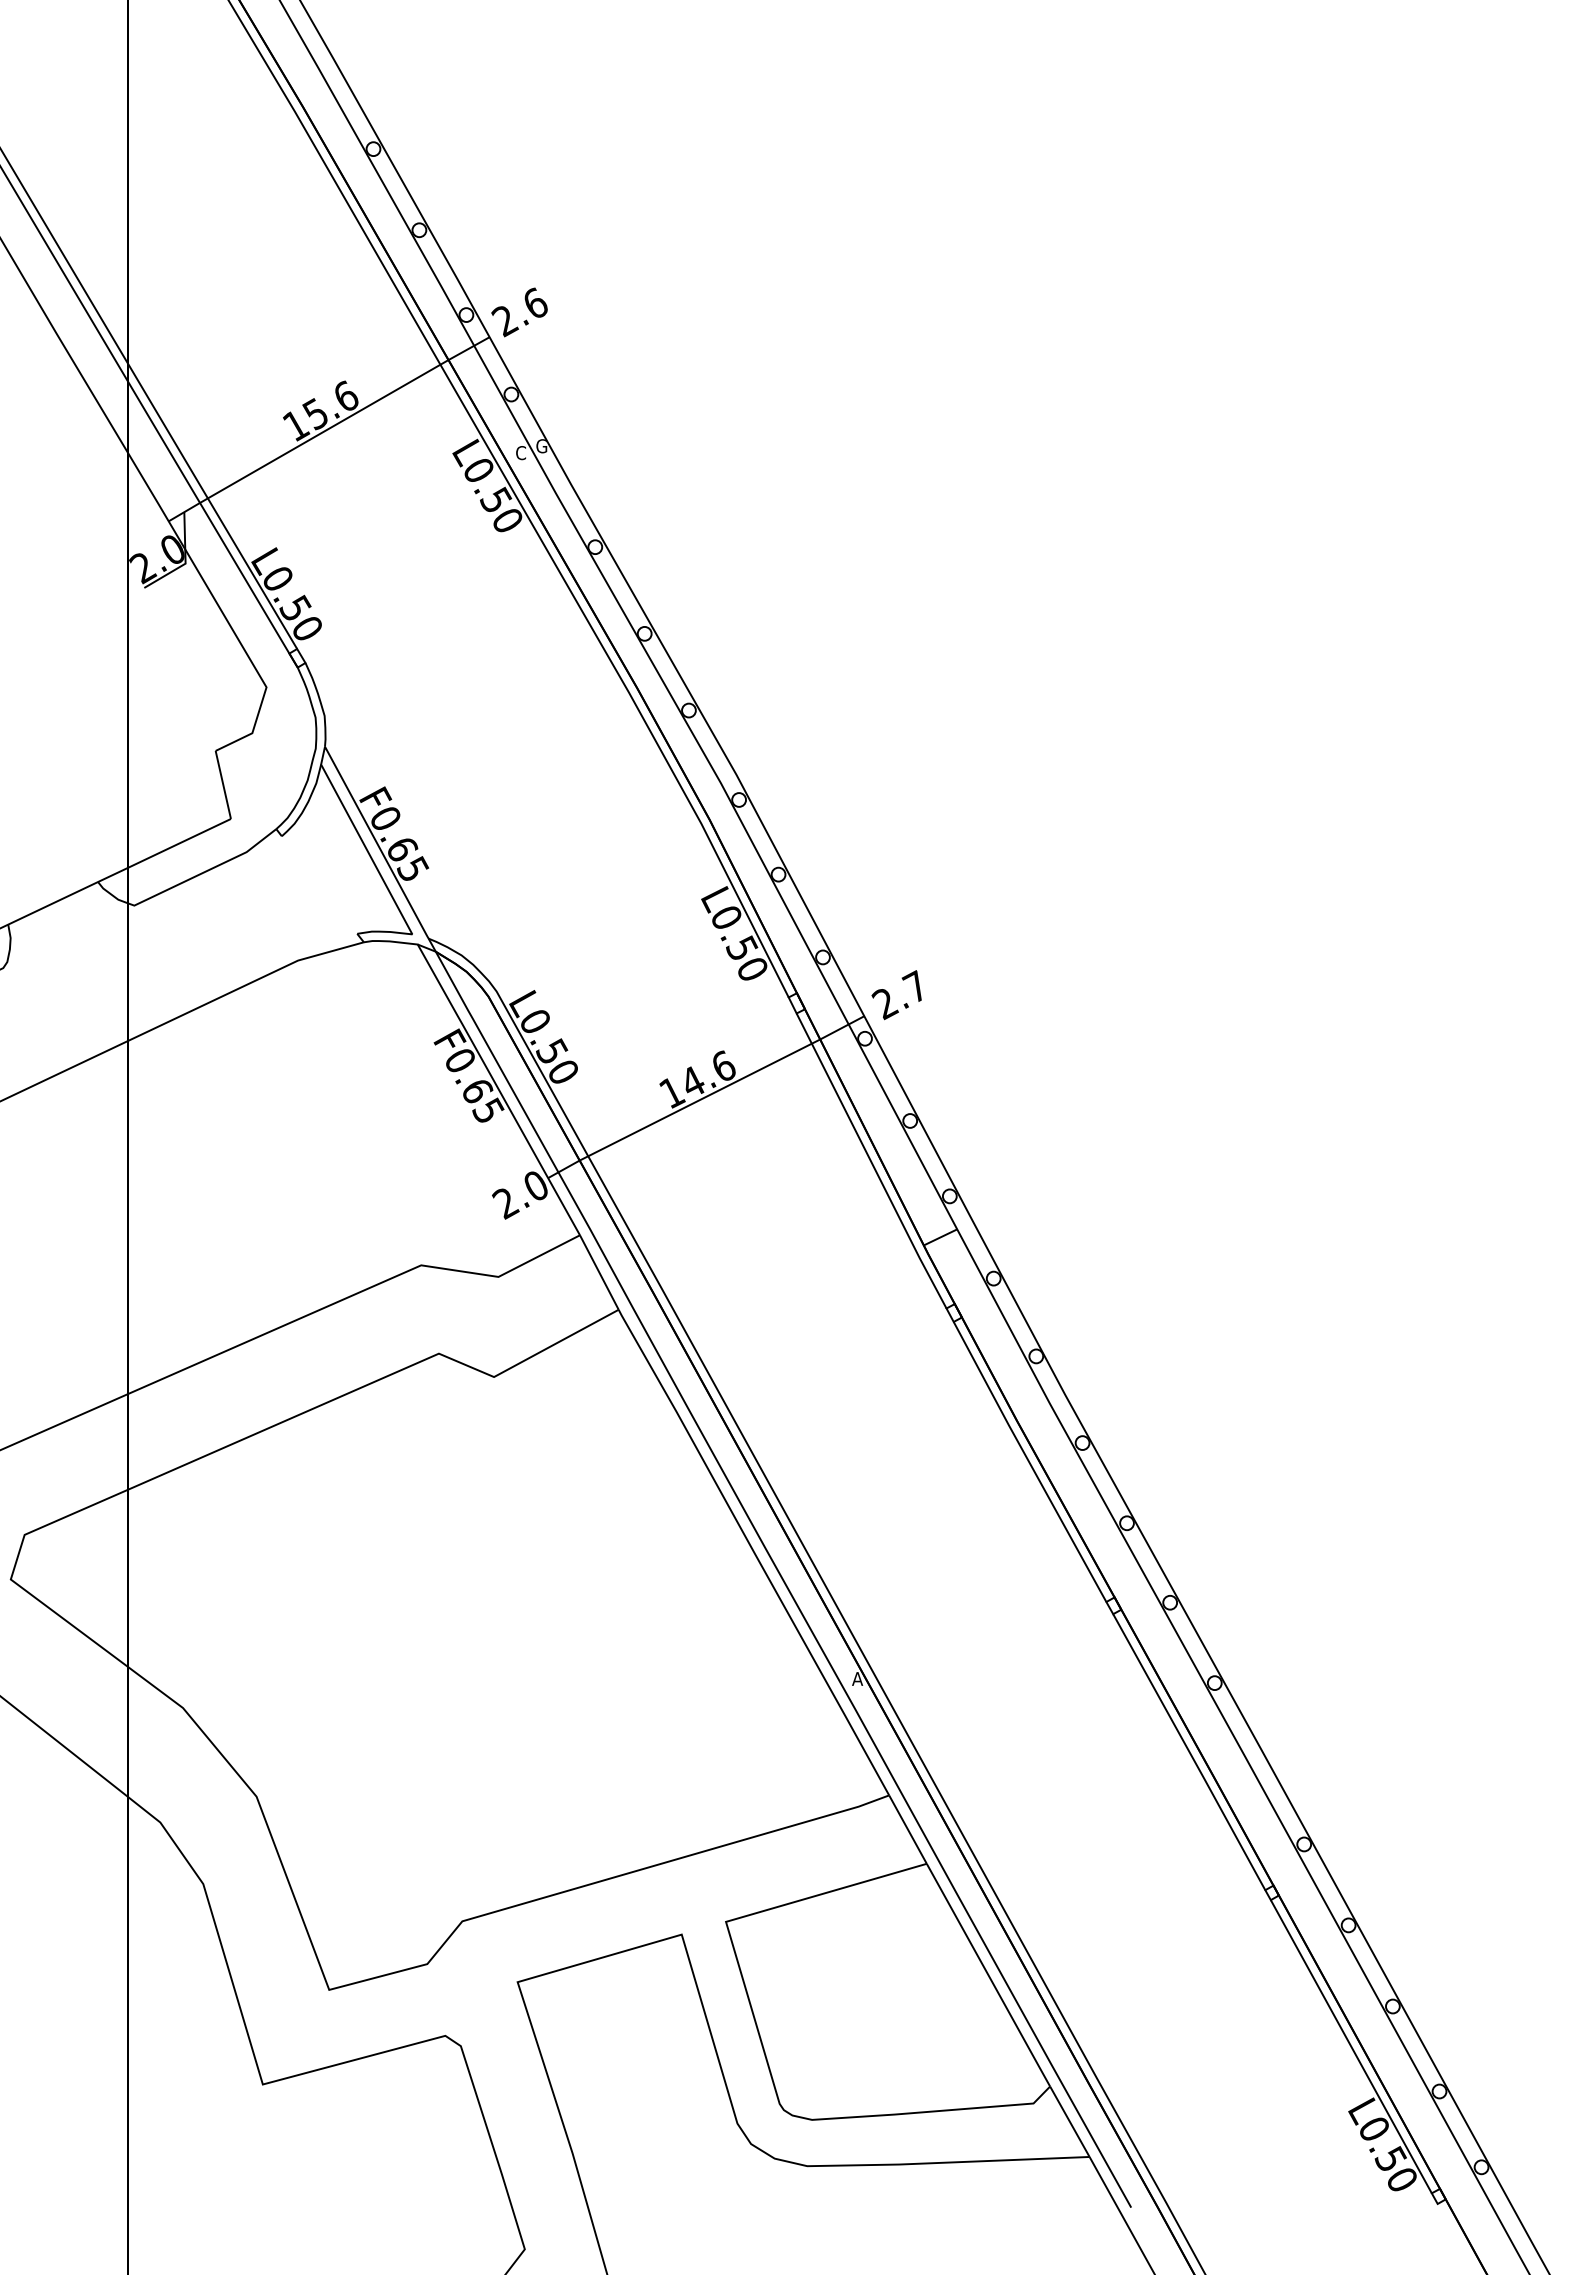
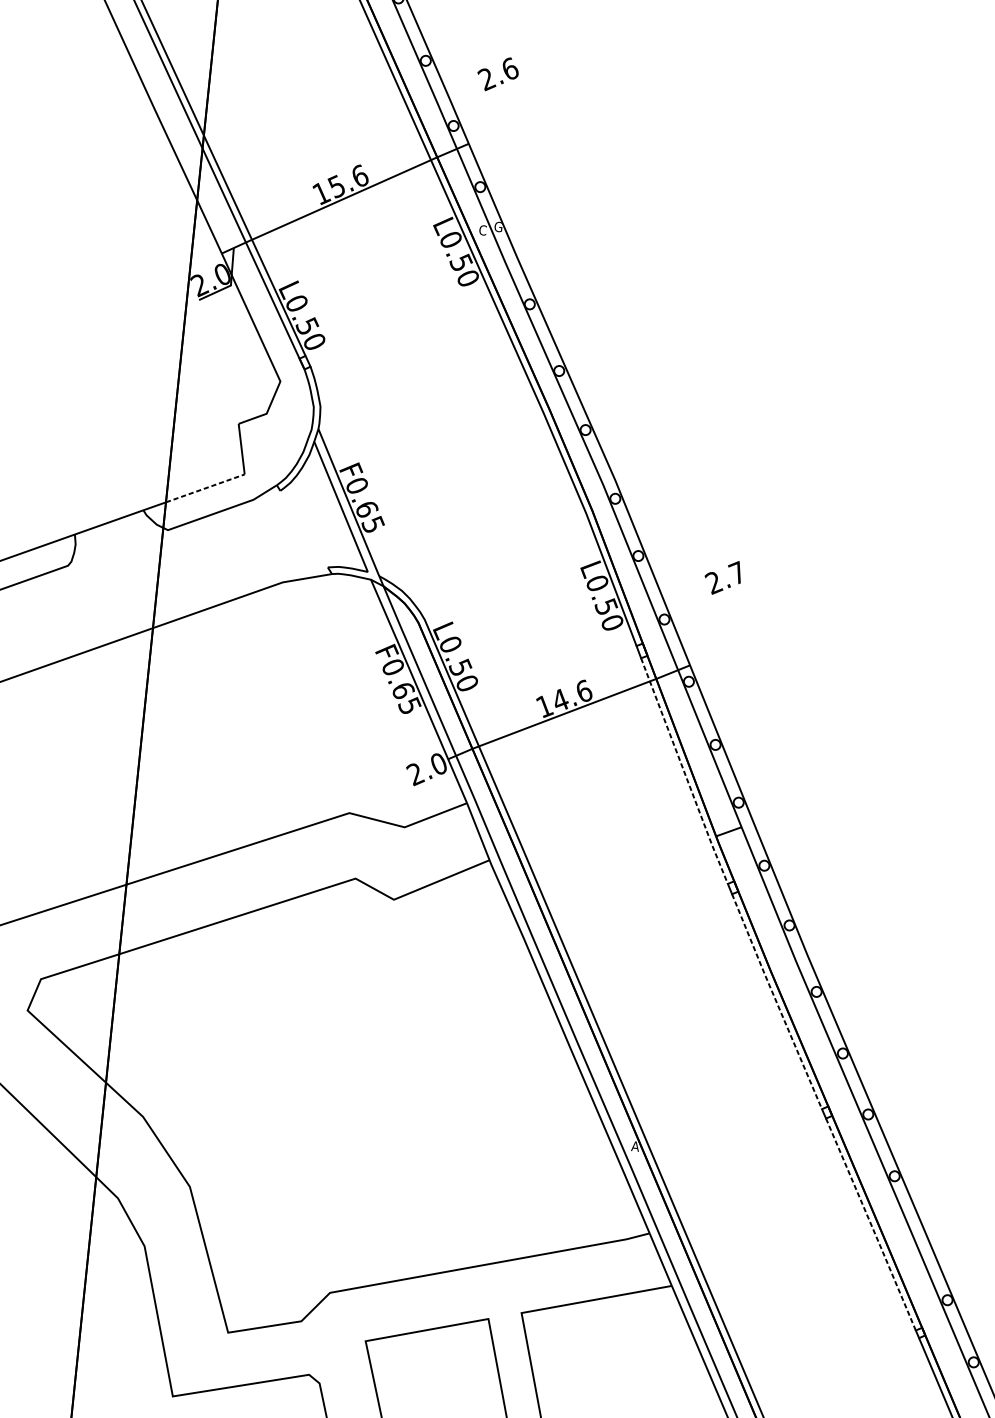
text: (519, 312) -> (497, 74), moved
line: (179, 843) -> (205, 488), solid -> dashed
text: (896, 995) -> (722, 577), moved
line: (871, 1162) -> (684, 772), solid -> dashed
line: (1029, 1462) -> (776, 1002), solid -> dashed
line: (1190, 1753) -> (871, 1225), solid -> dashed

